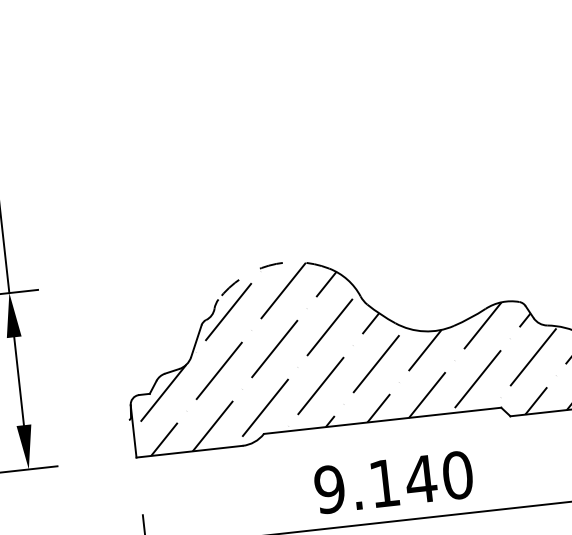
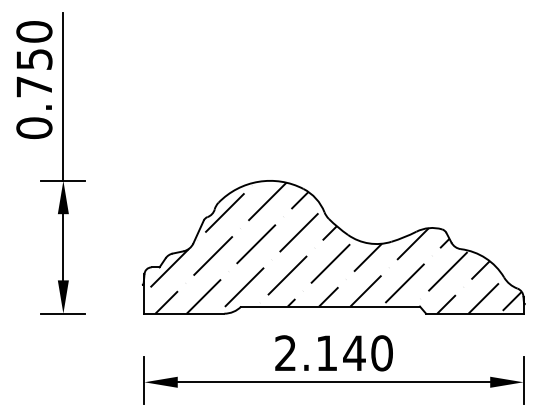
arc: (268, 265) -> (258, 181), dashed -> solid
text: (329, 489) -> (285, 353), 9.140 -> 2.140

